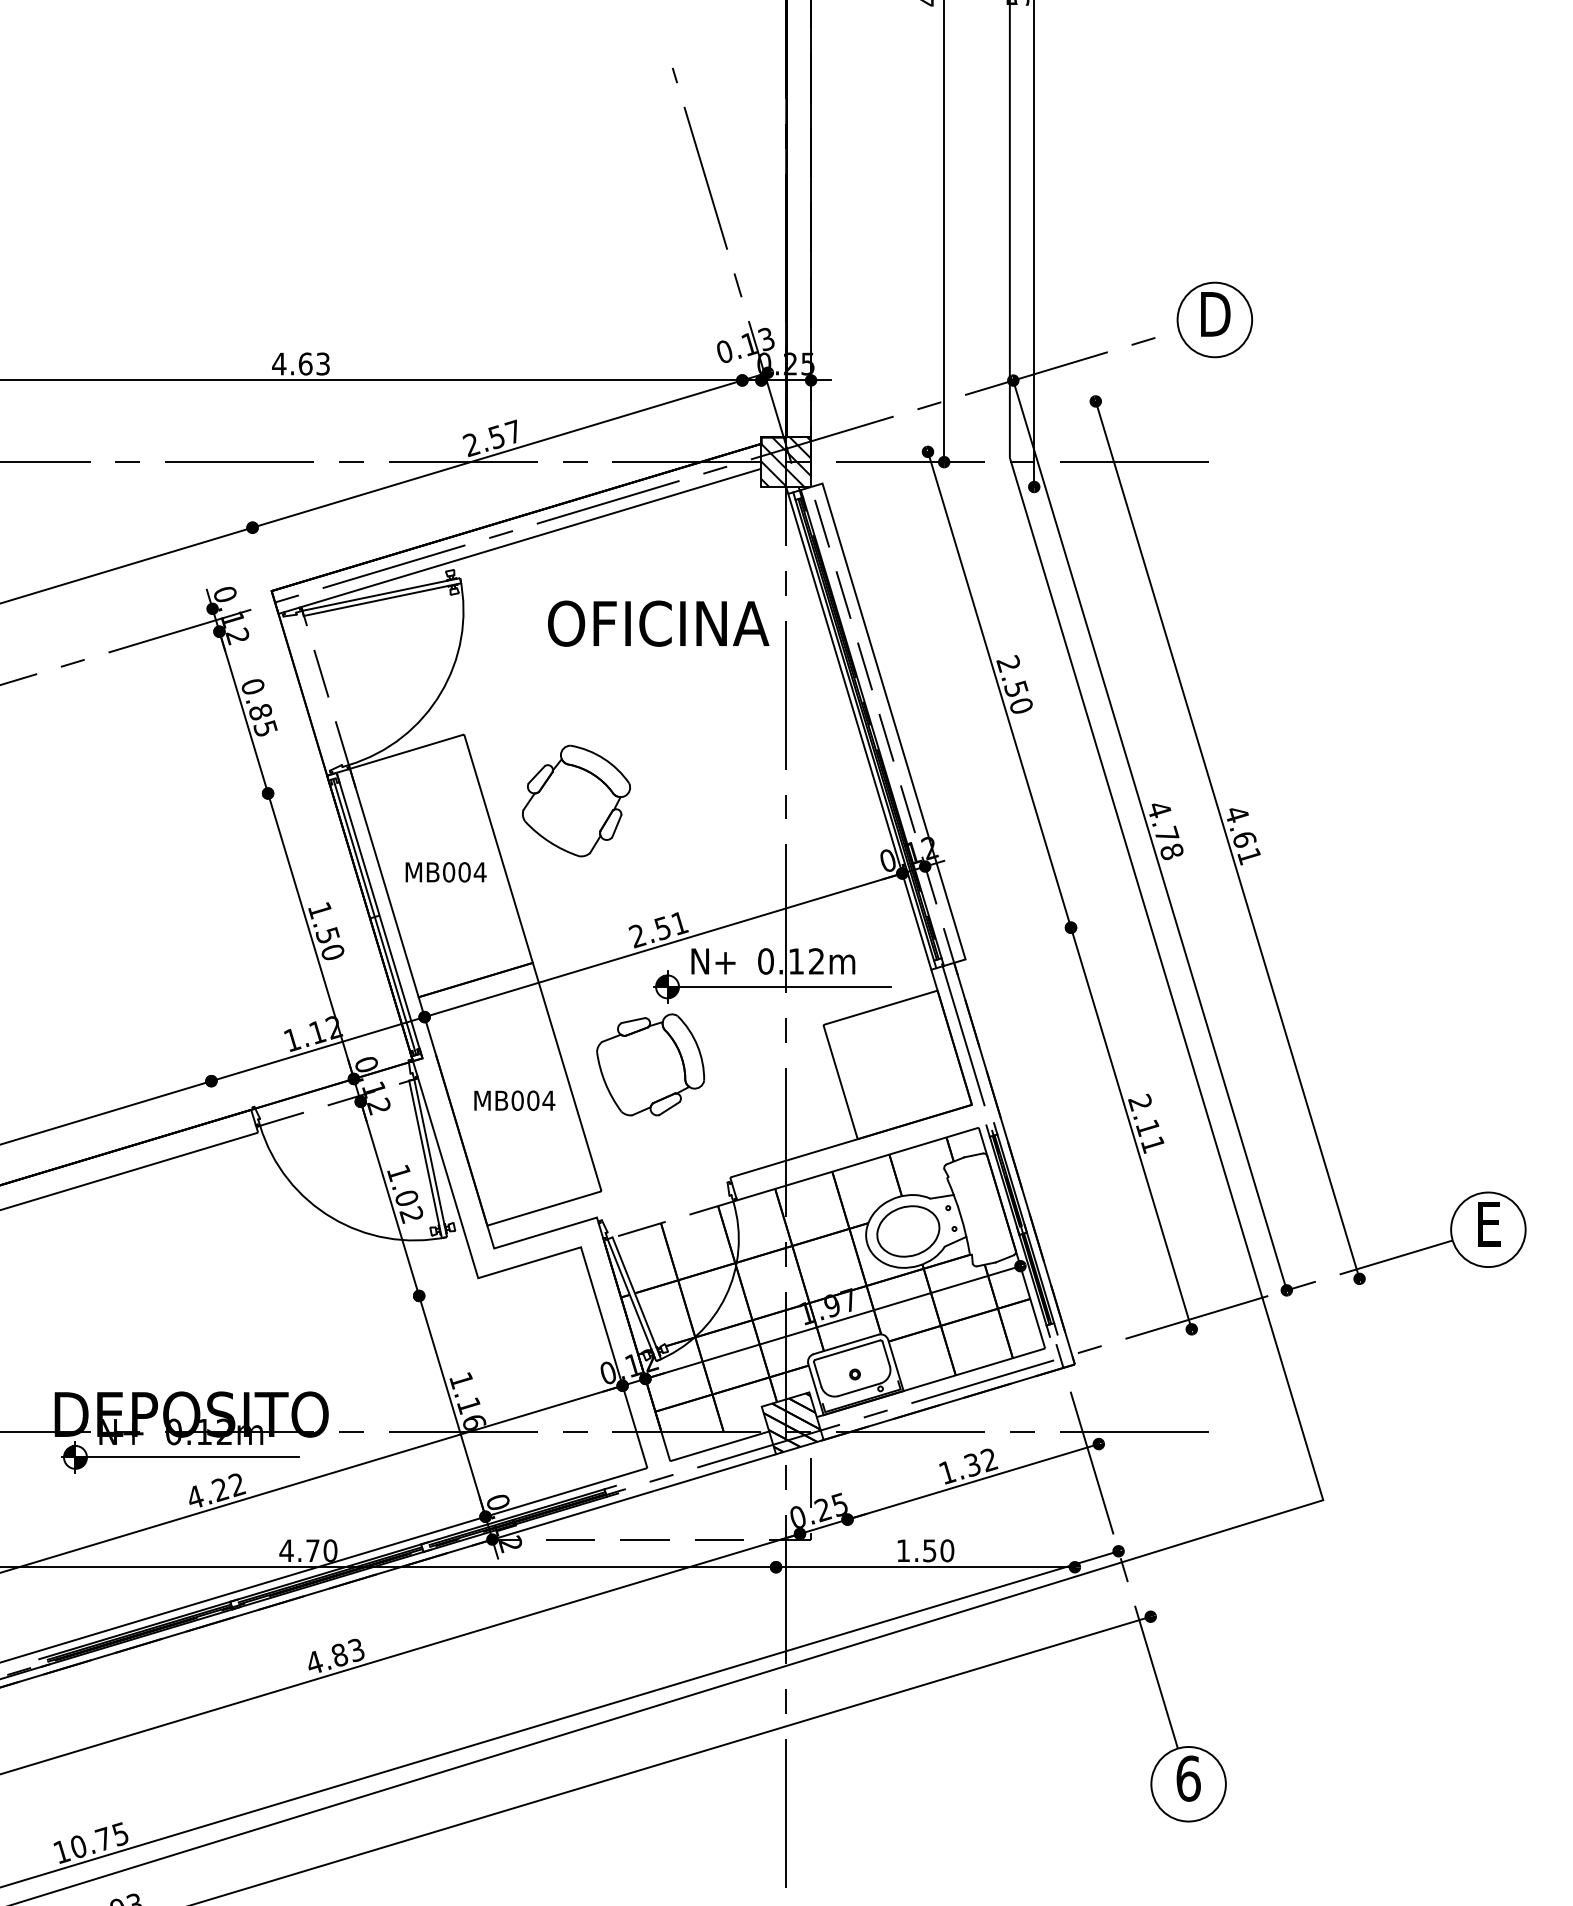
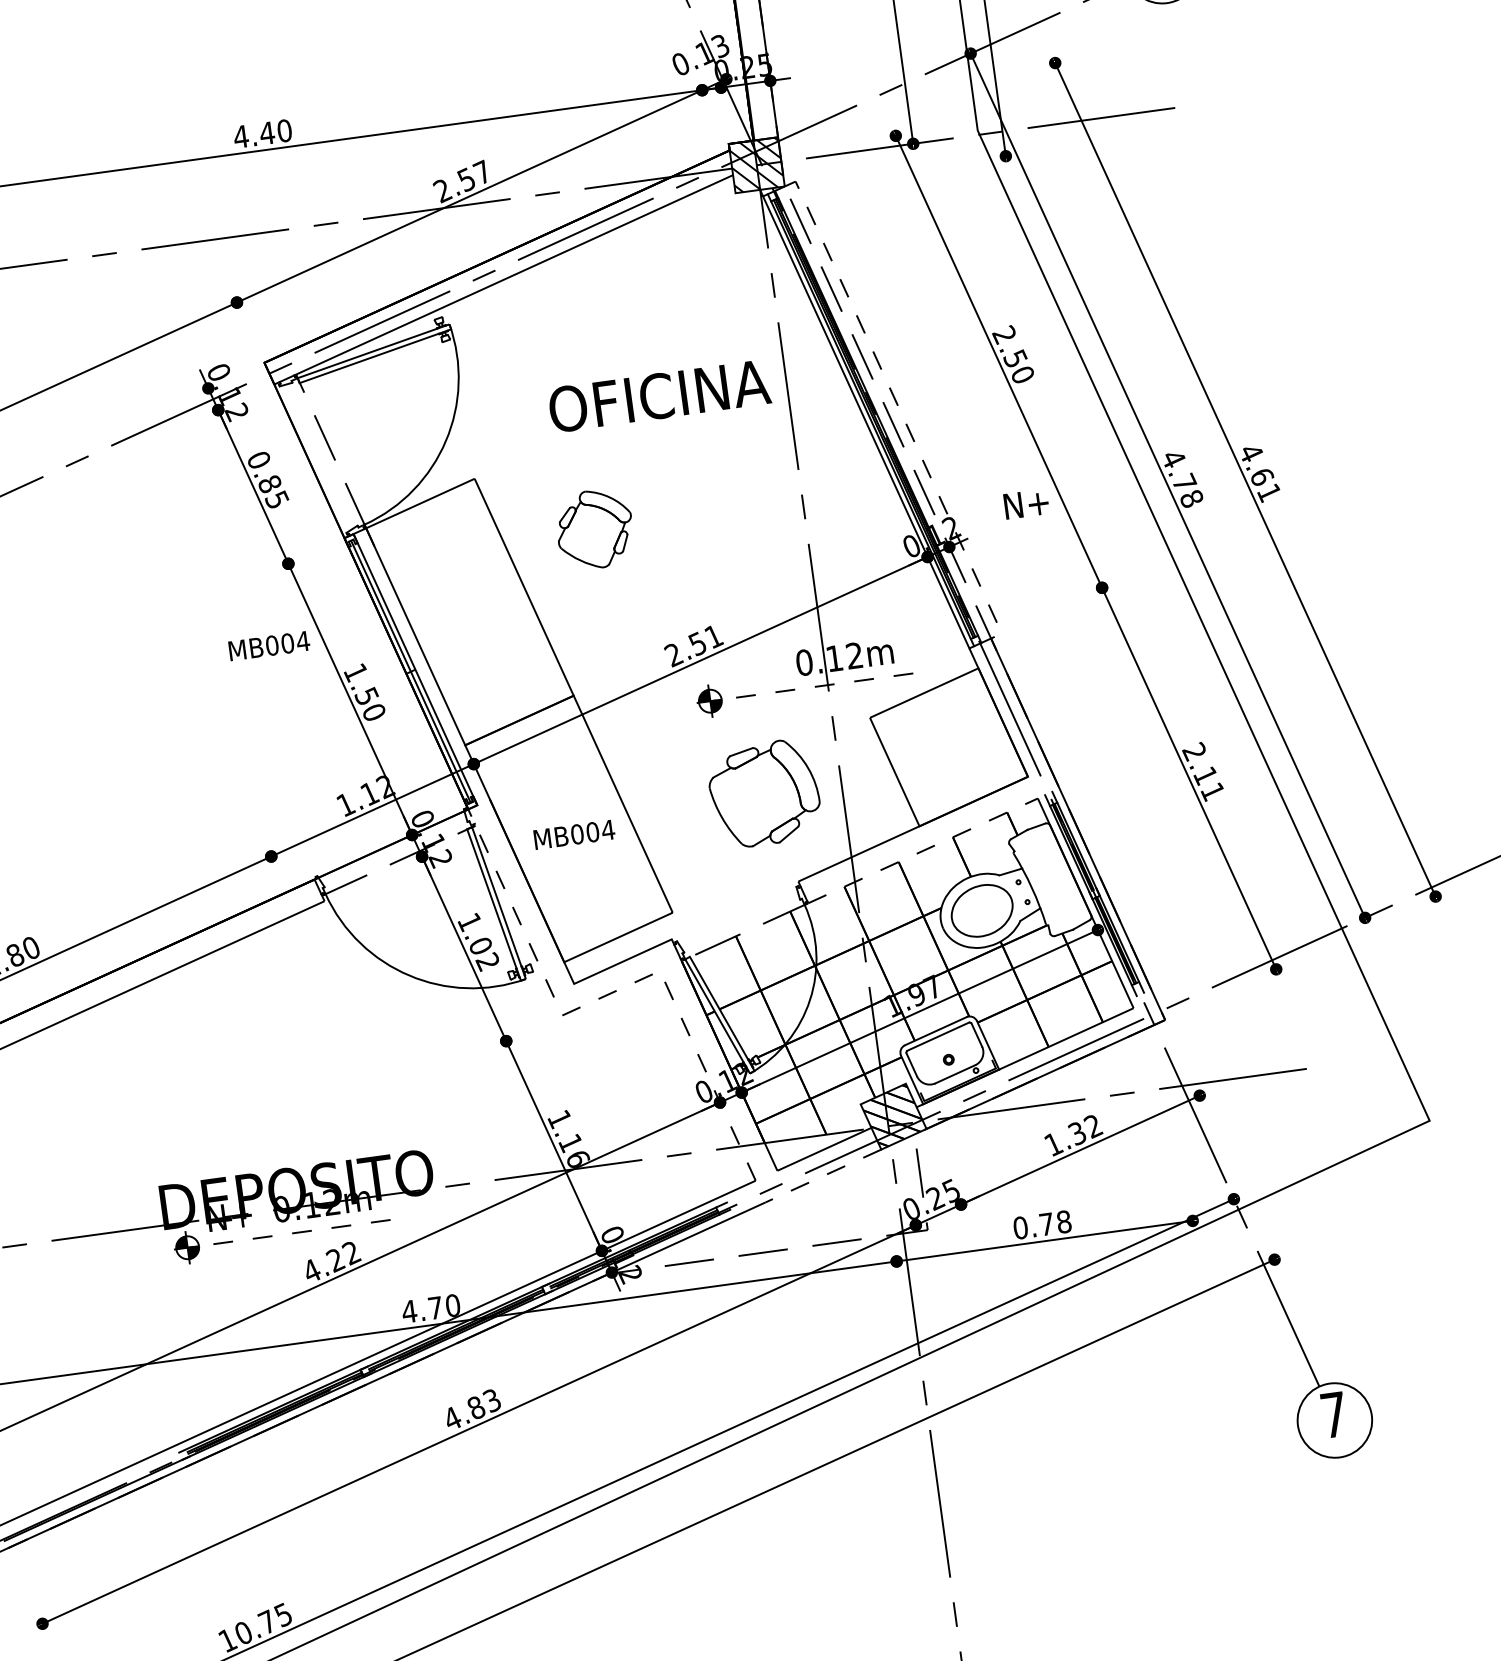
text: (314, 363) -> (276, 131), 4.63 -> 4.40
text: (658, 623) -> (659, 395), moved
line: (894, 721) -> (899, 407), solid -> dashed
part: (576, 800) -> (594, 528), size x0.7
text: (445, 872) -> (268, 646), moved
text: (713, 961) -> (1026, 504), moved
line: (772, 986) -> (814, 686), solid -> dashed
part: (650, 1064) -> (764, 793), moved
line: (858, 1163) -> (923, 850), solid -> dashed
line: (531, 1262) -> (613, 992), solid -> dashed
line: (180, 1457) -> (291, 1233), solid -> dashed
line: (715, 1472) -> (823, 1175), solid -> dashed
text: (925, 1550) -> (1042, 1224), 1.50 -> 0.78
text: (1188, 1778) -> (1333, 1414), 6 -> 7

